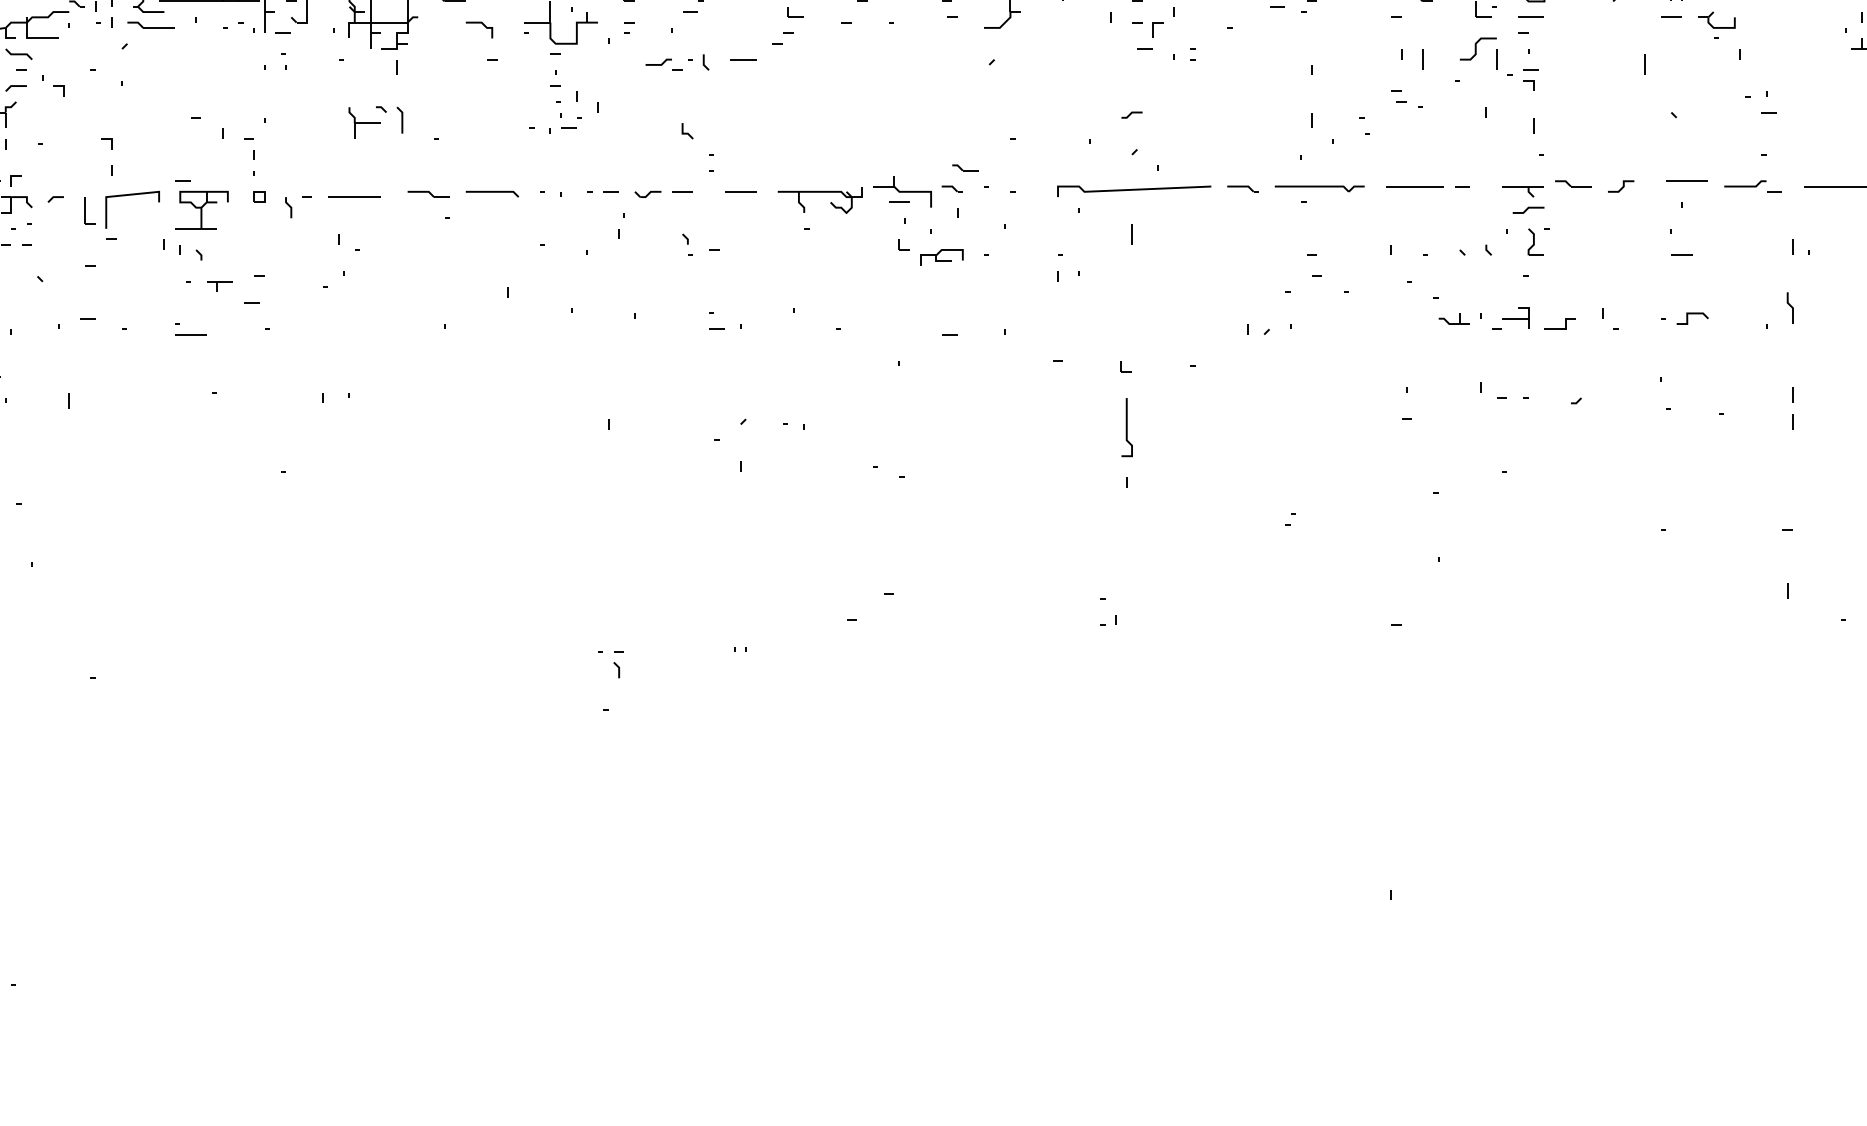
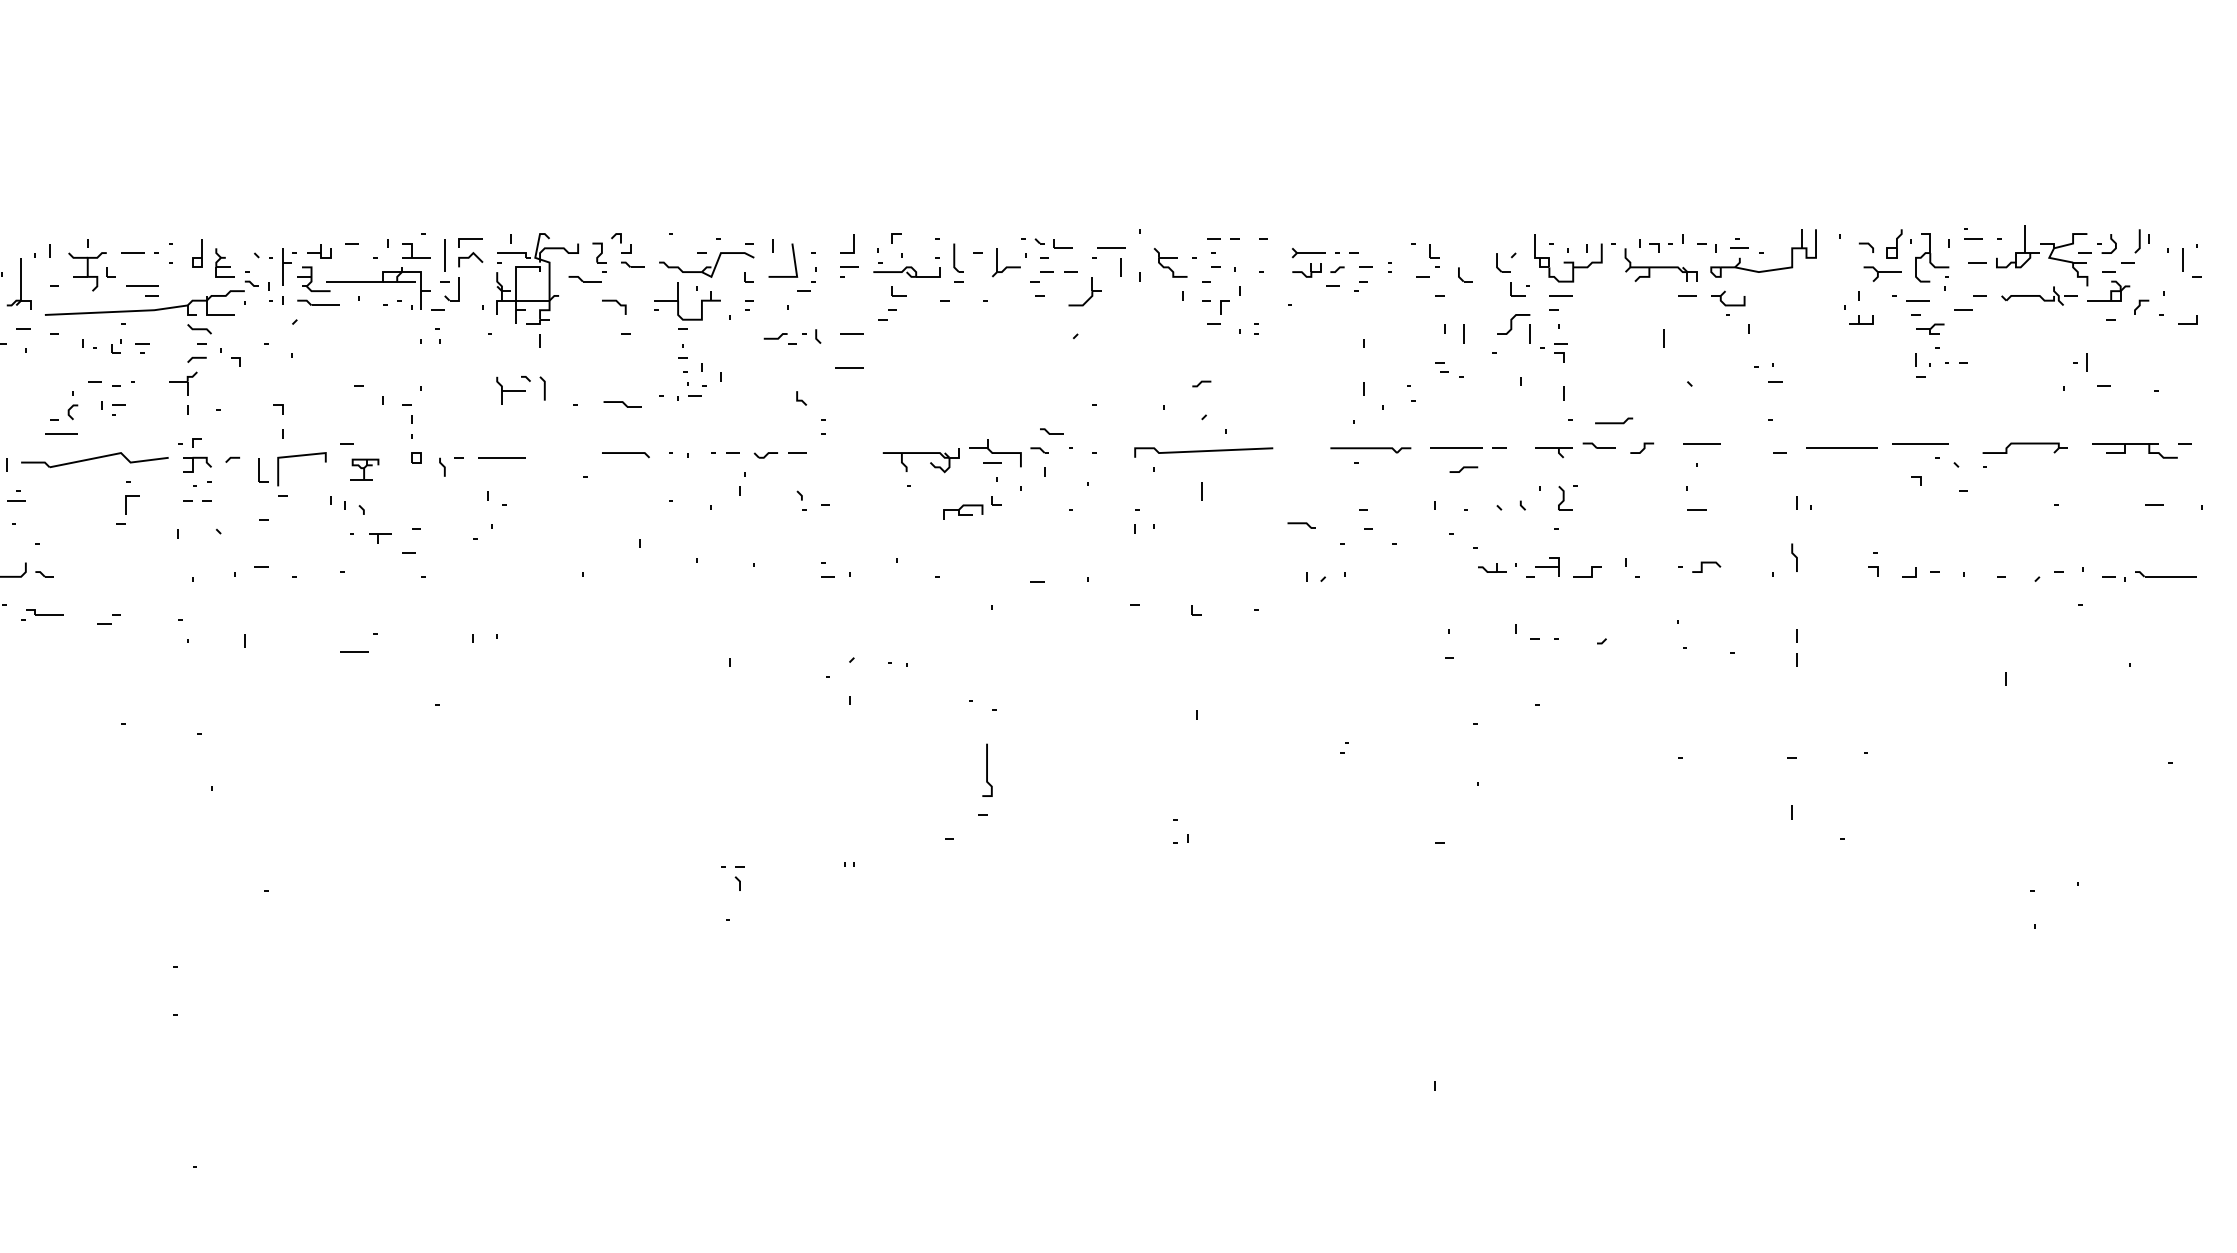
line: (1745, 185) -> (1614, 422), moved
part: (1242, 189) -> (1301, 525), moved
line: (740, 191) -> (849, 367), moved
part: (428, 194) -> (622, 404), moved
part: (202, 210) -> (364, 469), size x0.6
line: (1528, 210) -> (1463, 469), moved
part: (941, 256) -> (963, 511), moved
line: (190, 334) -> (354, 651), moved
line: (1127, 426) -> (987, 769), moved

